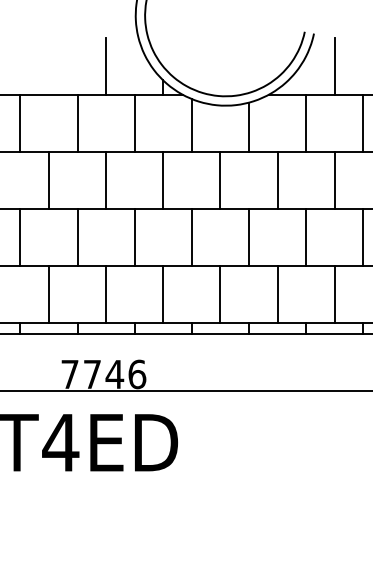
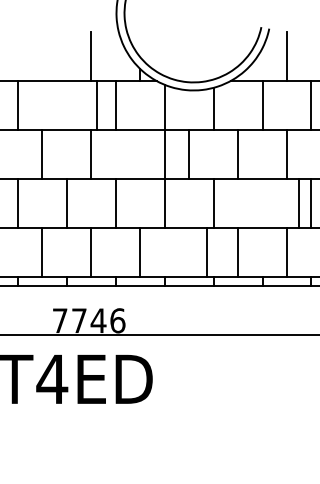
line: (77, 123) -> (96, 105), moved
line: (163, 180) -> (165, 154), moved
line: (306, 237) -> (298, 203), moved
line: (220, 293) -> (207, 251), moved

